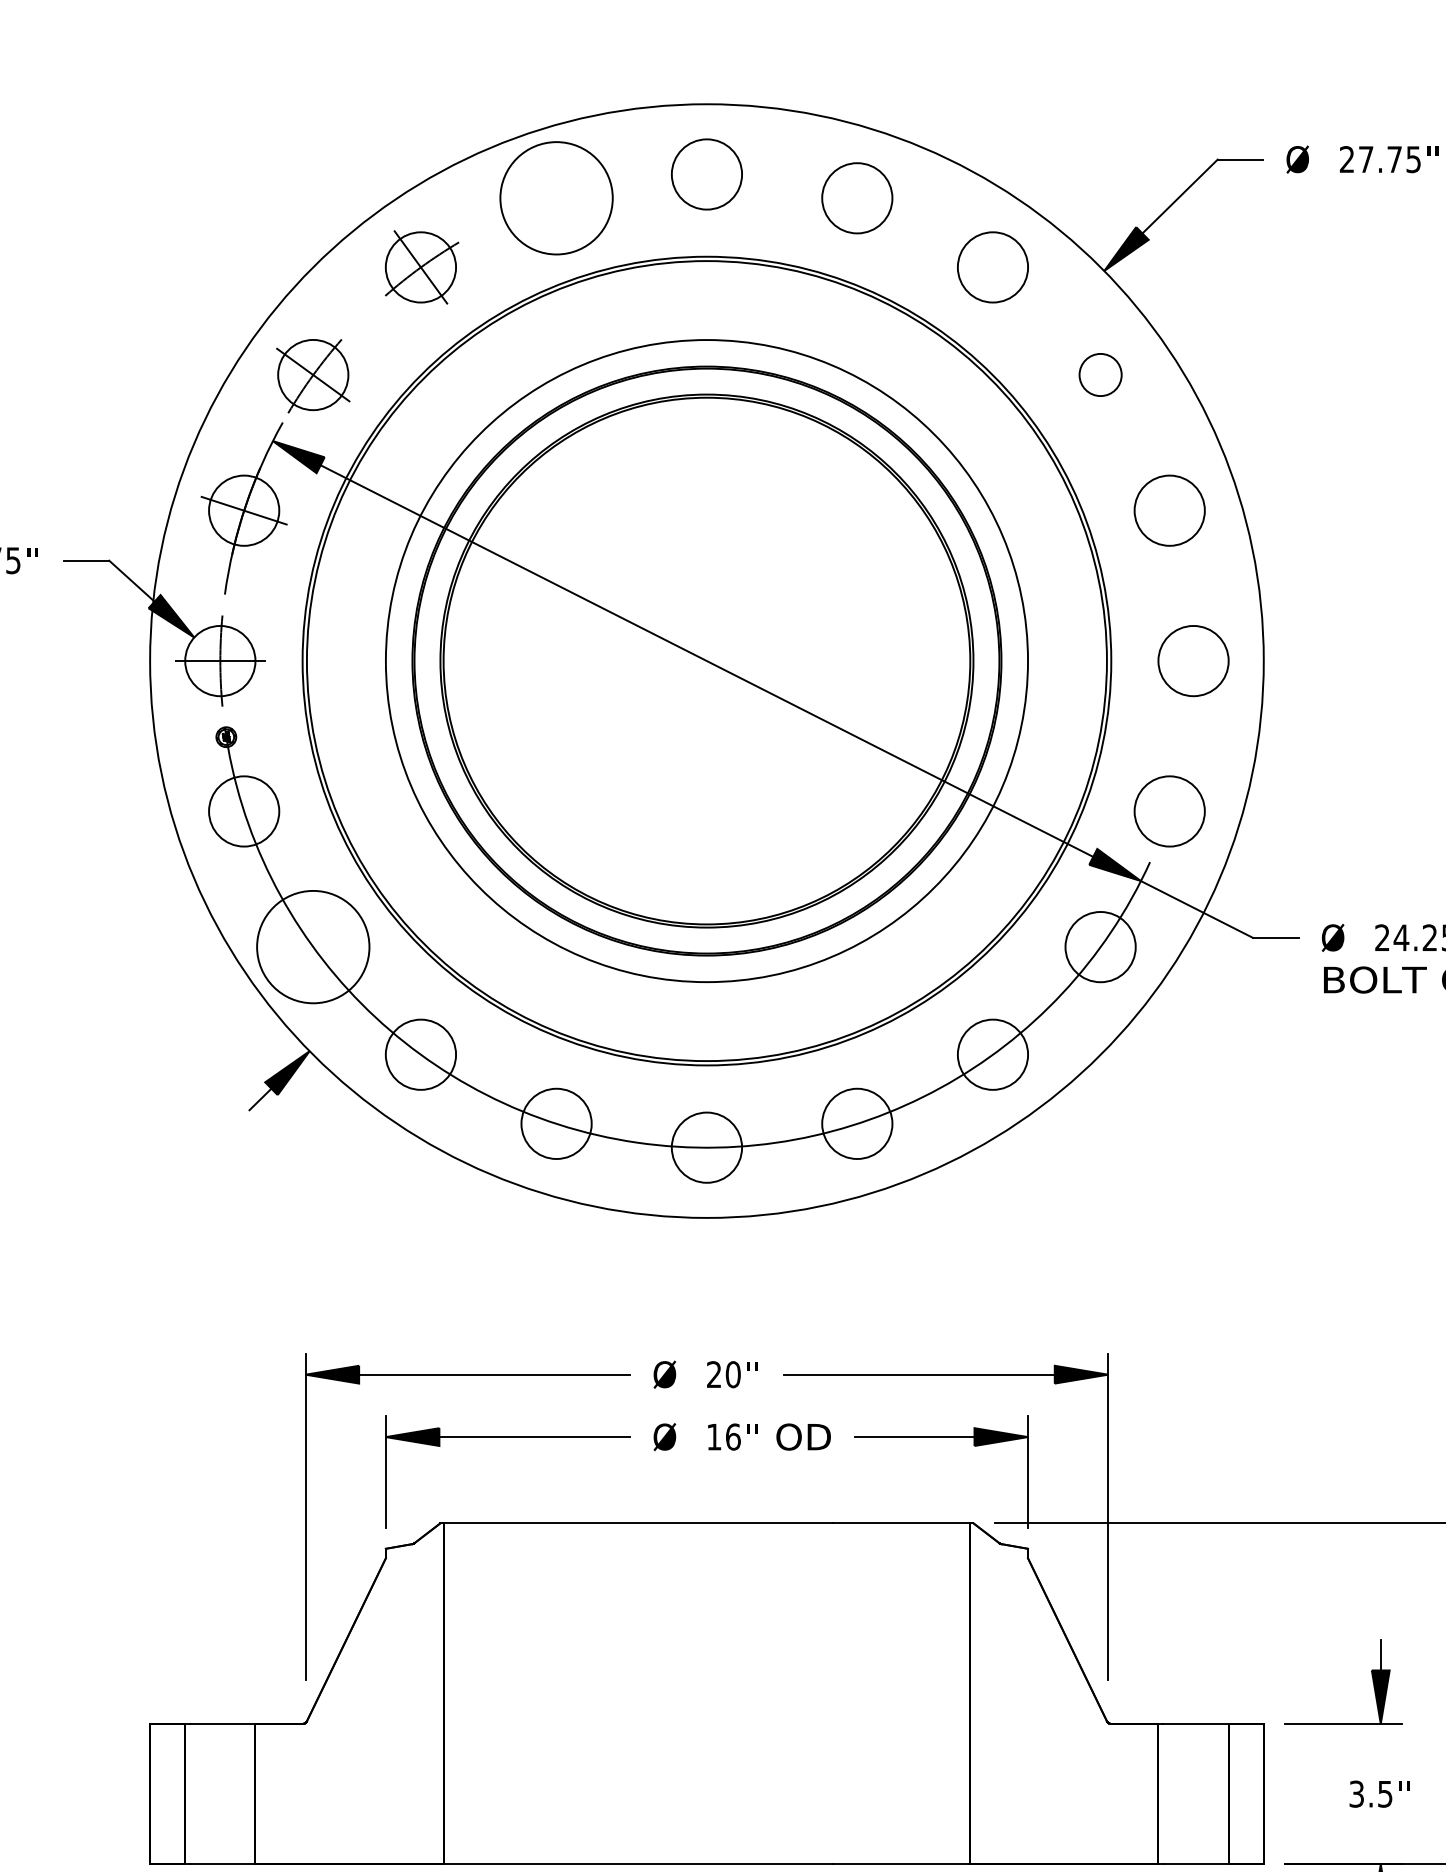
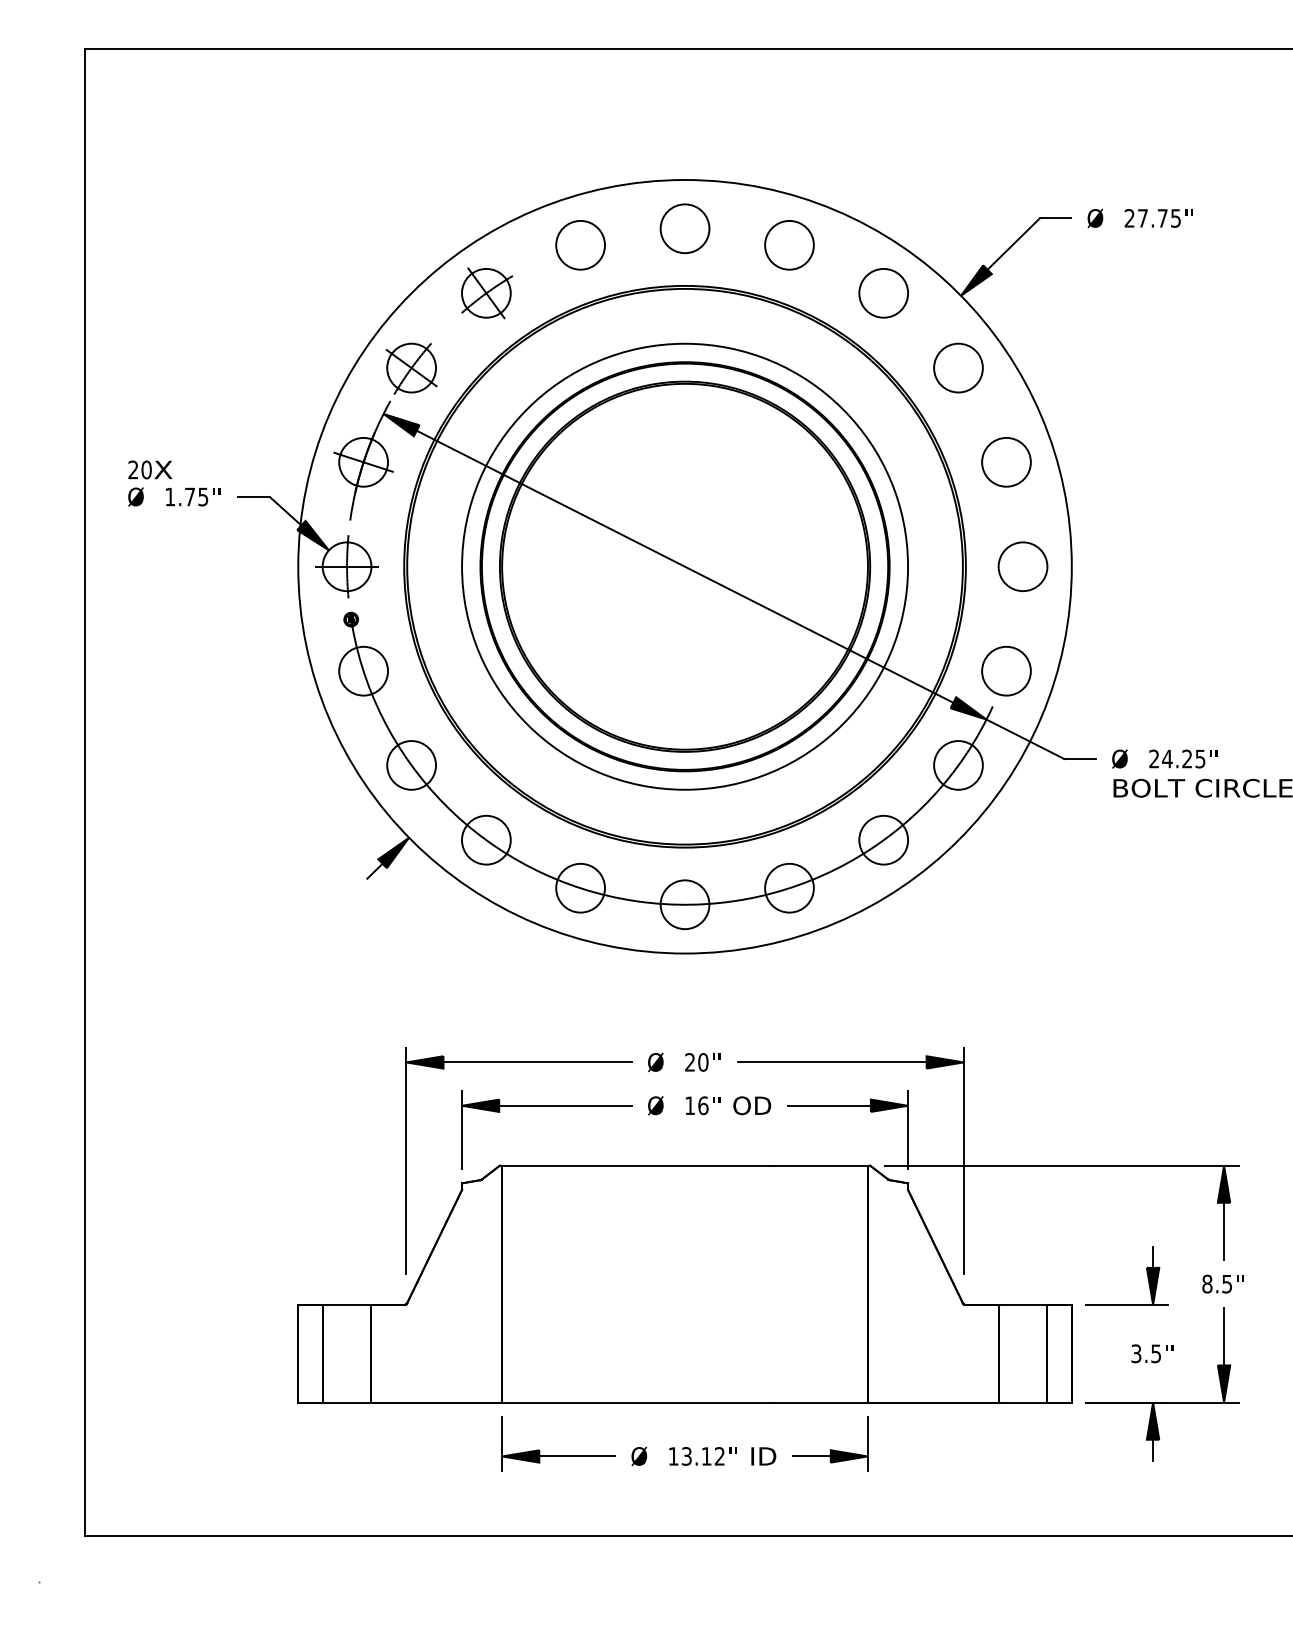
circle: (556, 197) -> (580, 244), size x0.62
circle: (1100, 374) -> (958, 367), size x1.67
circle: (313, 947) -> (411, 765), size x0.62

